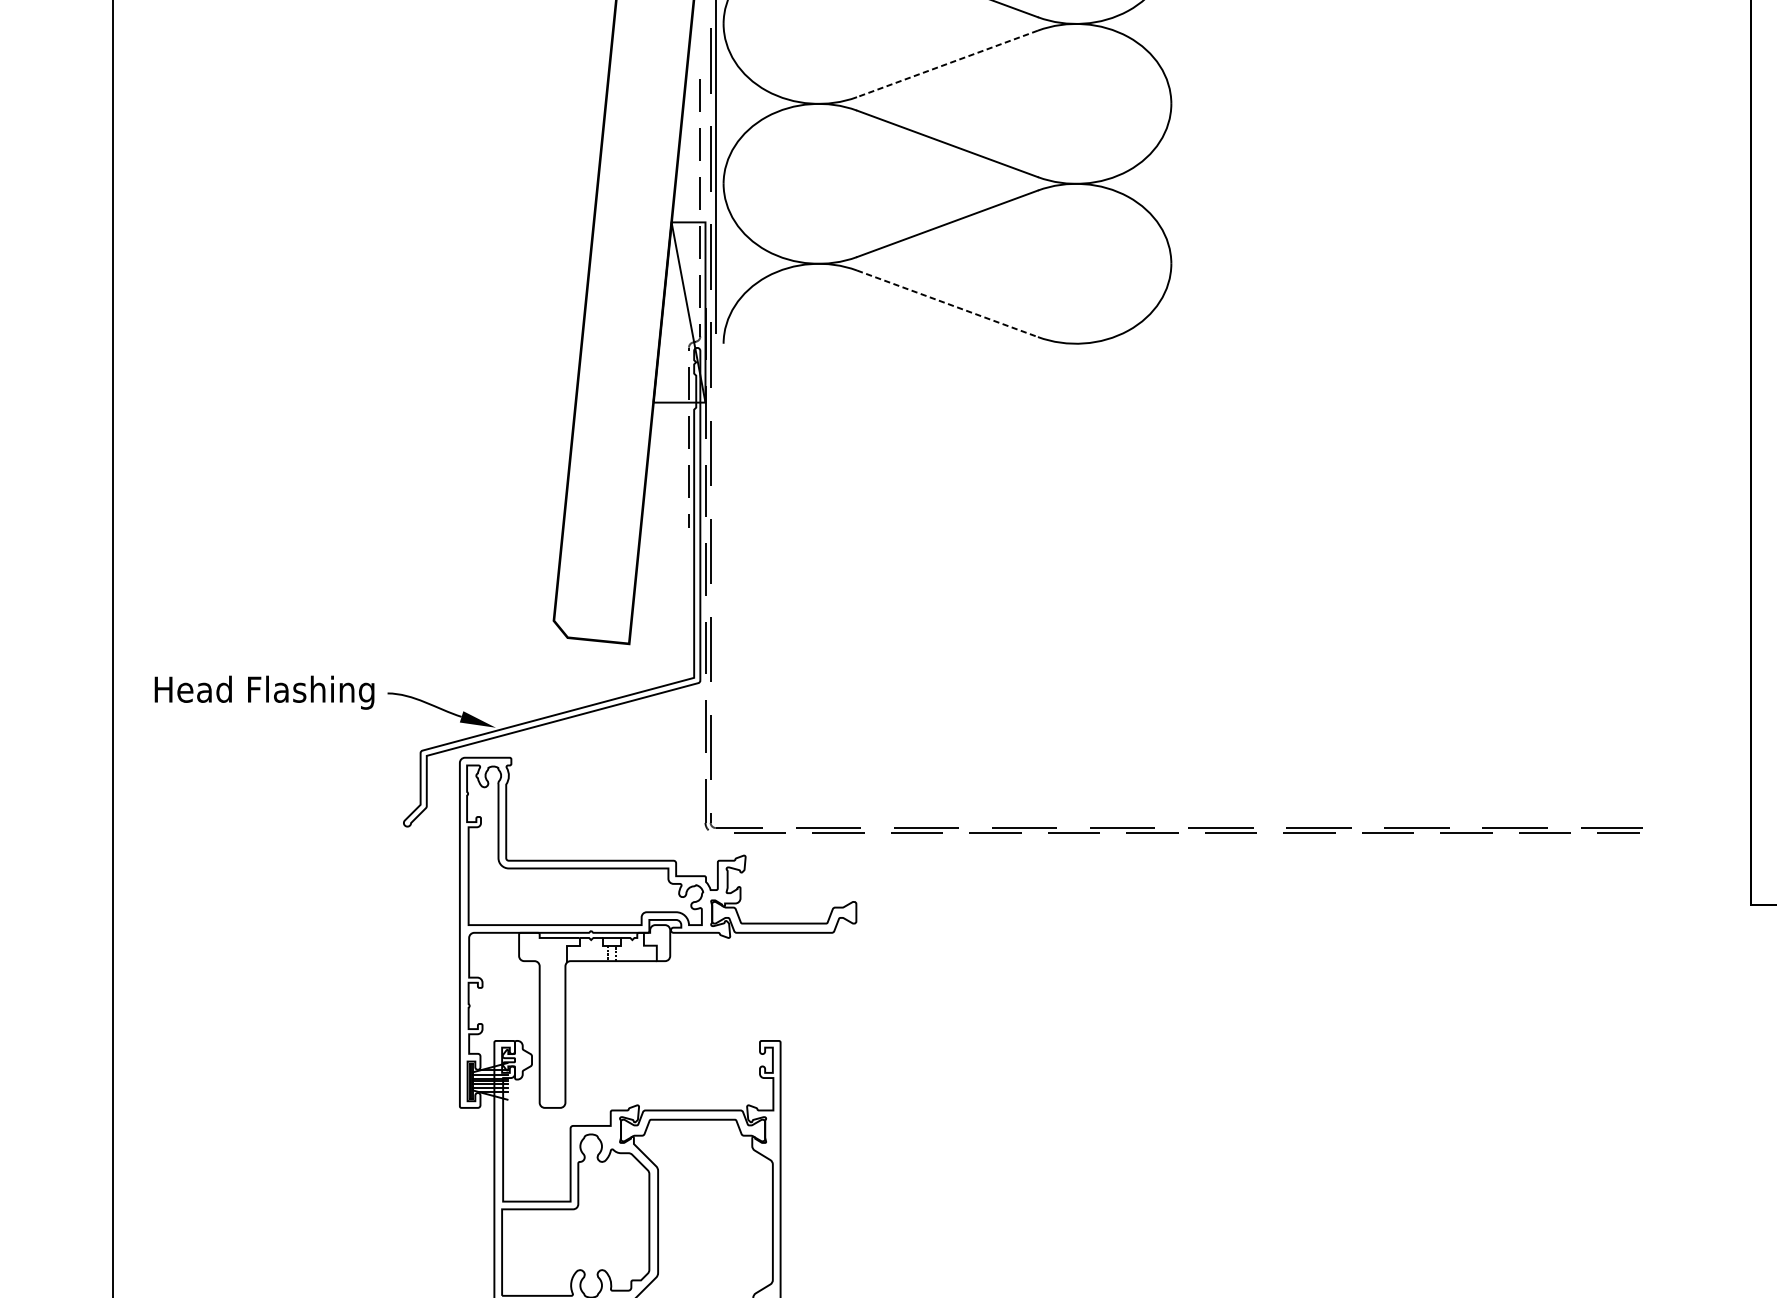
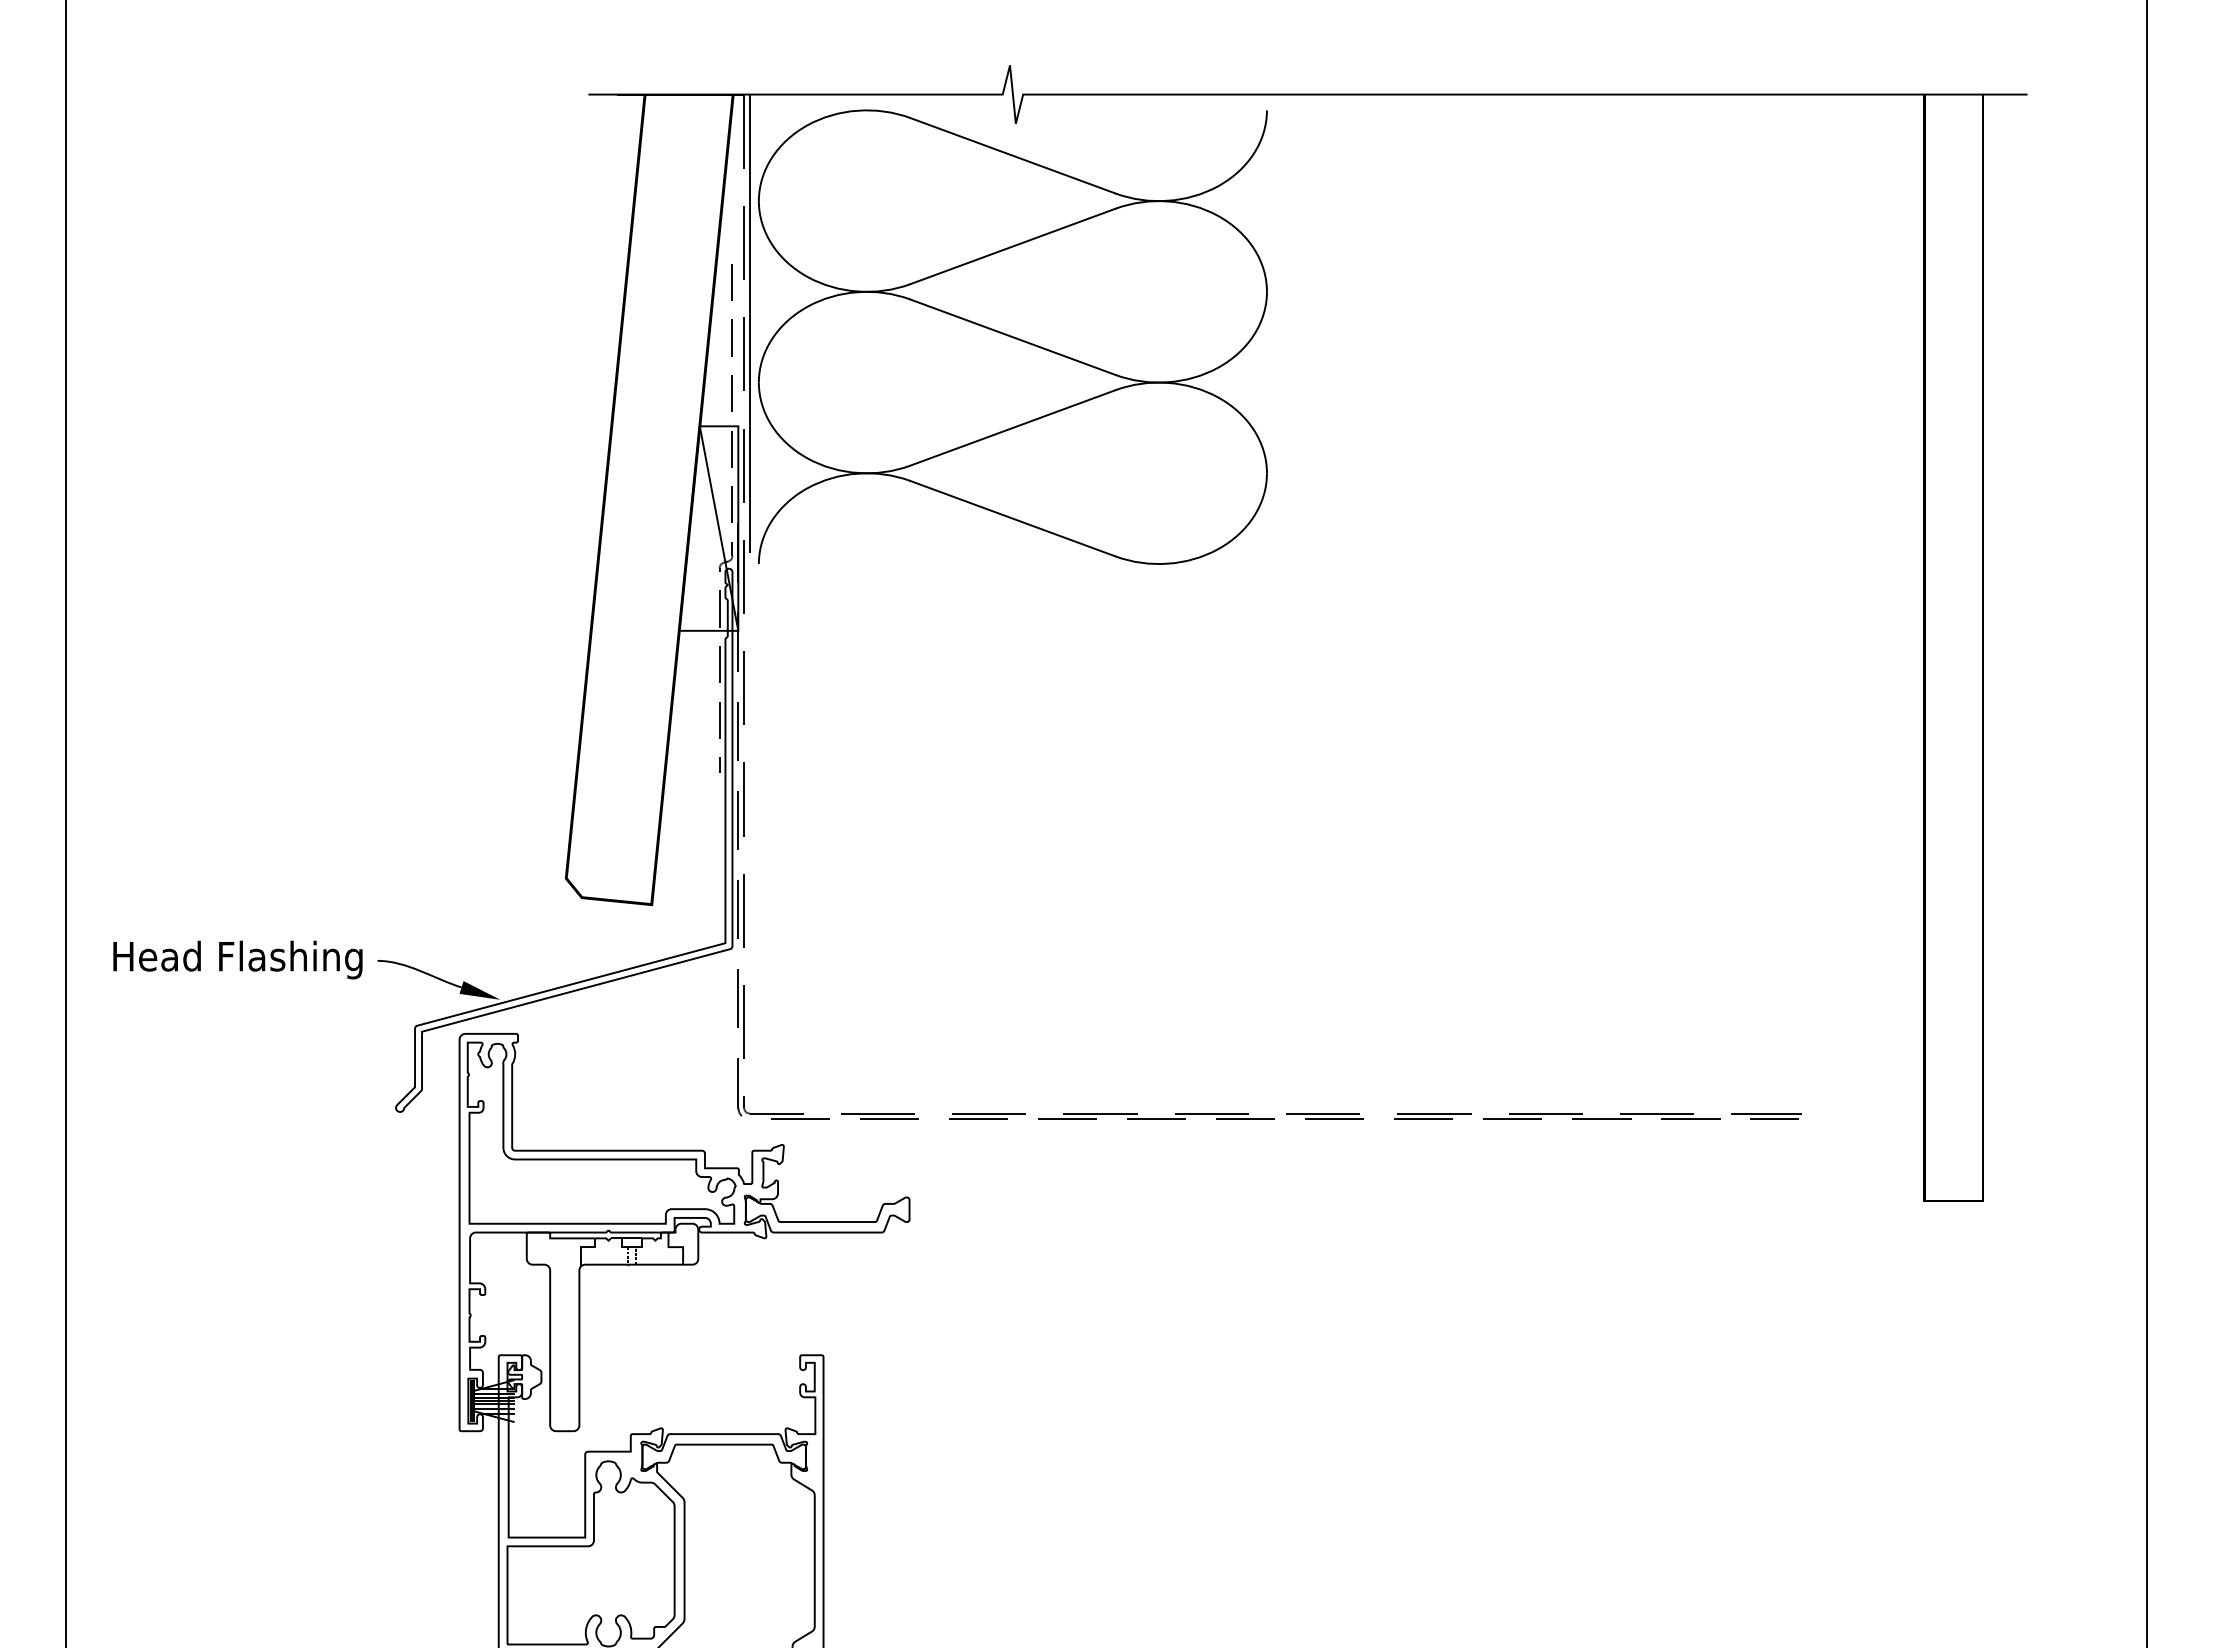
line: (947, 63) -> (1012, 246), dashed -> solid
line: (947, 303) -> (1013, 518), dashed -> solid

